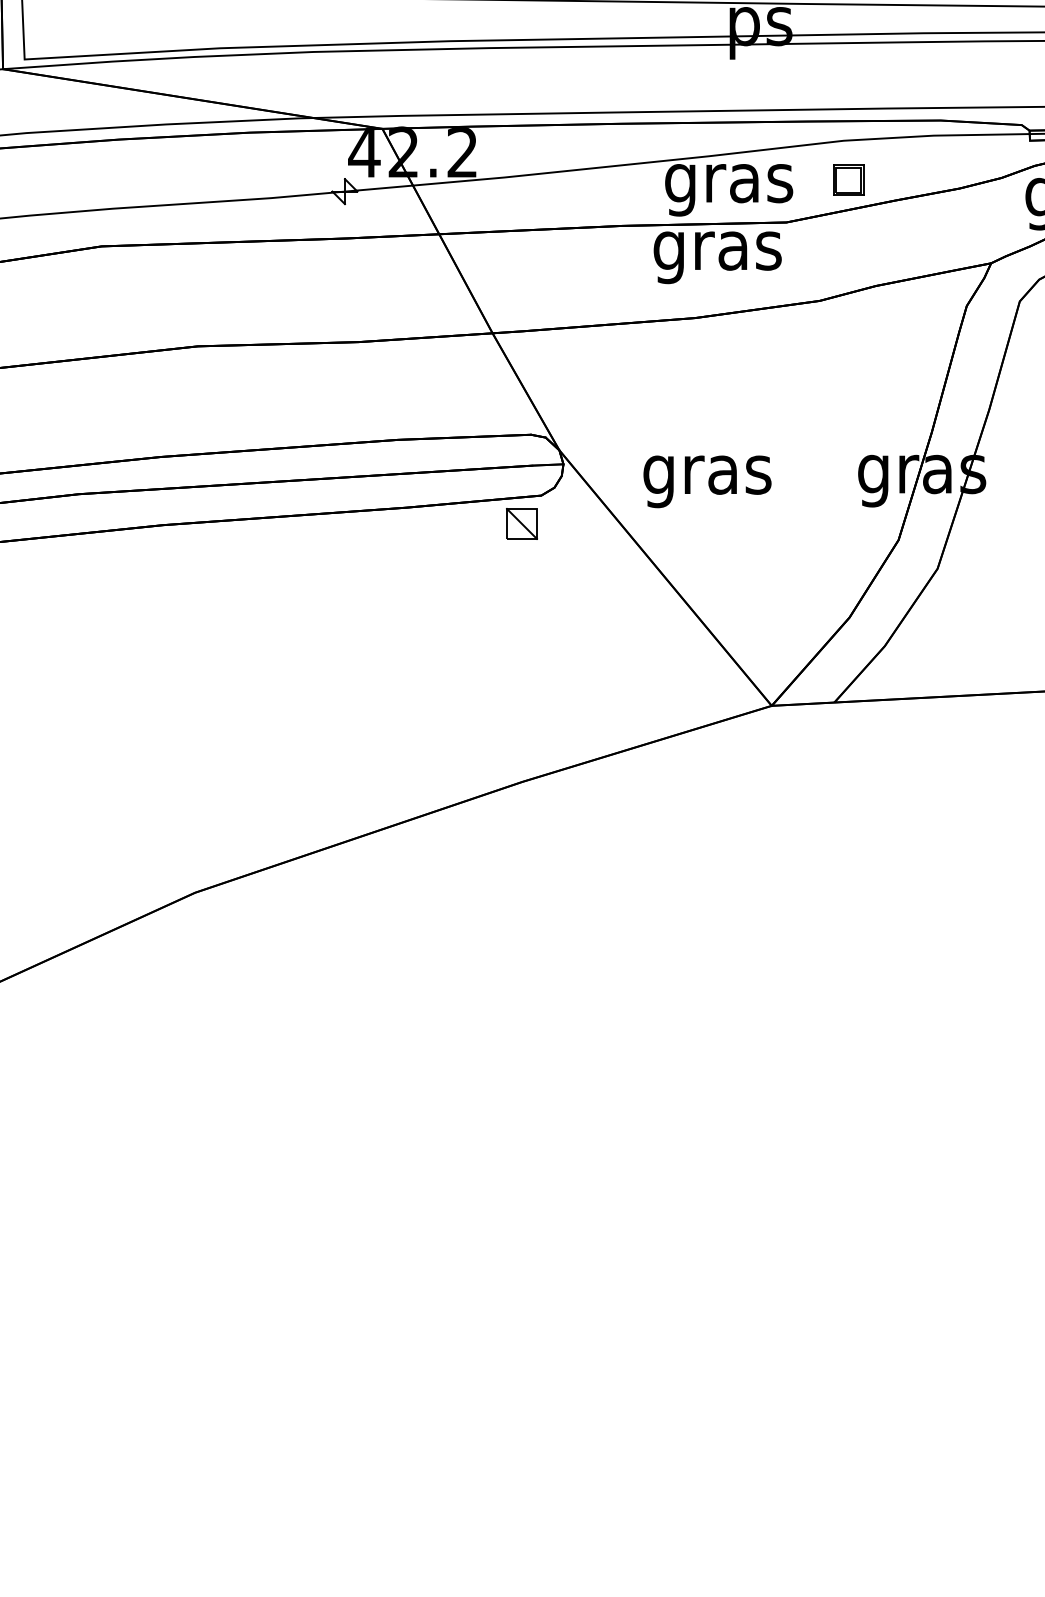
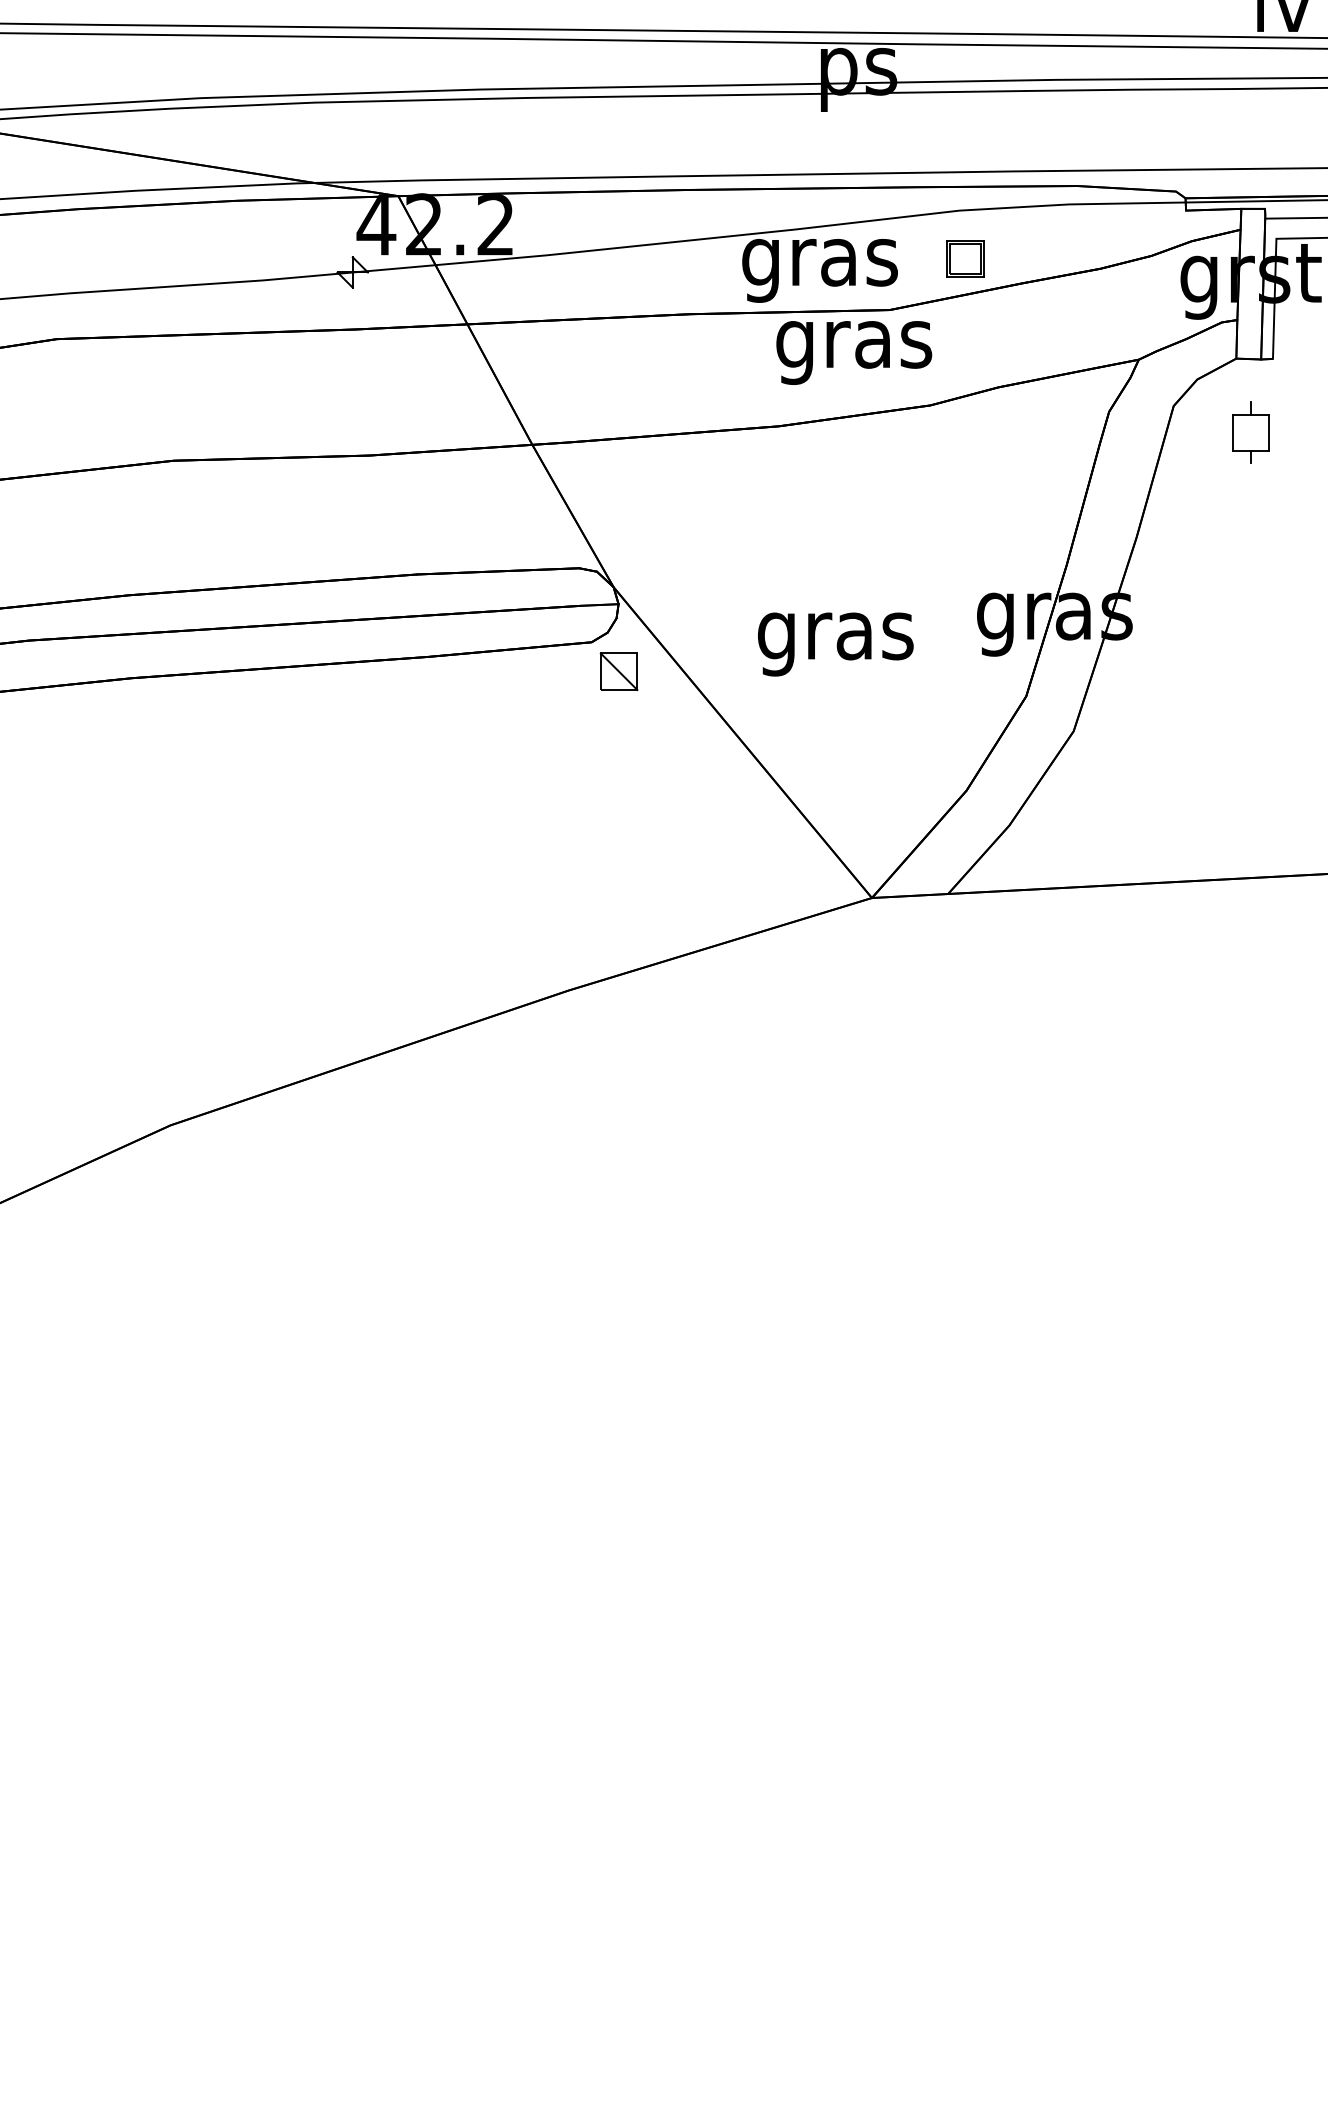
text: (717, 257) -> (854, 352), moved
text: (707, 481) -> (835, 644), moved
part: (521, 523) -> (618, 671), moved

